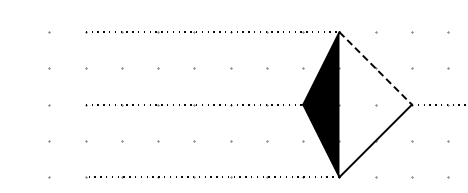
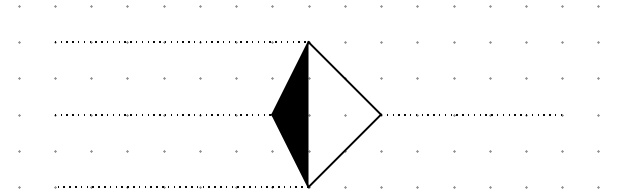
line: (376, 68) -> (345, 78), dashed -> solid

